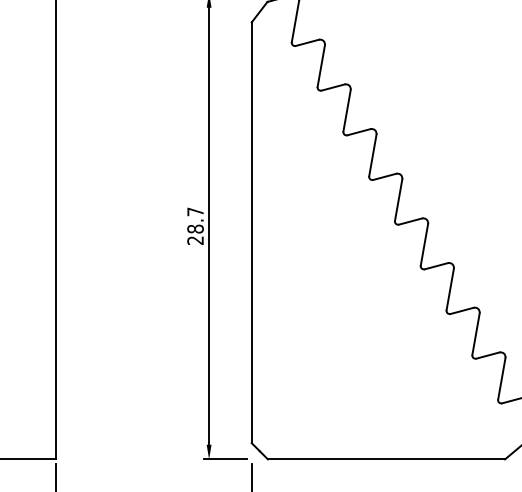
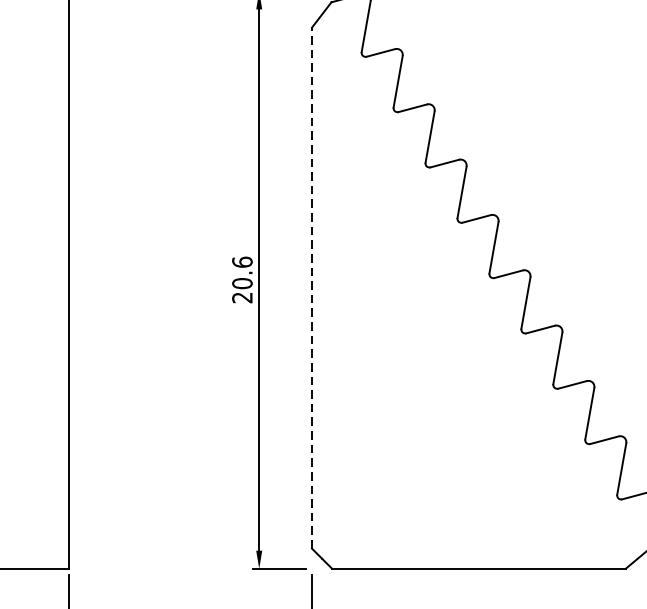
text: (195, 220) -> (242, 272), 28.7 -> 20.6
line: (251, 232) -> (311, 287), solid -> dashed

